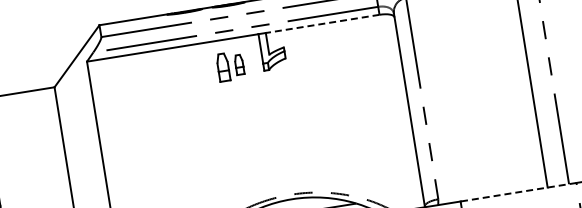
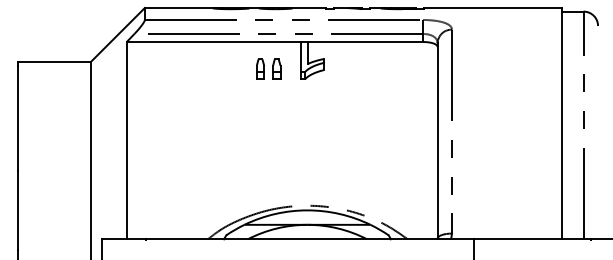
line: (322, 24) -> (365, 42), dashed -> solid
part: (223, 66) -> (260, 68), size x0.71
line: (518, 192) -> (532, 239), dashed -> solid

